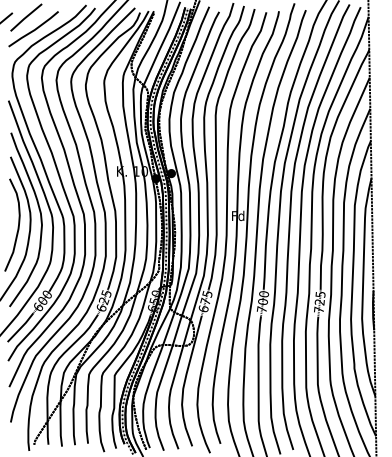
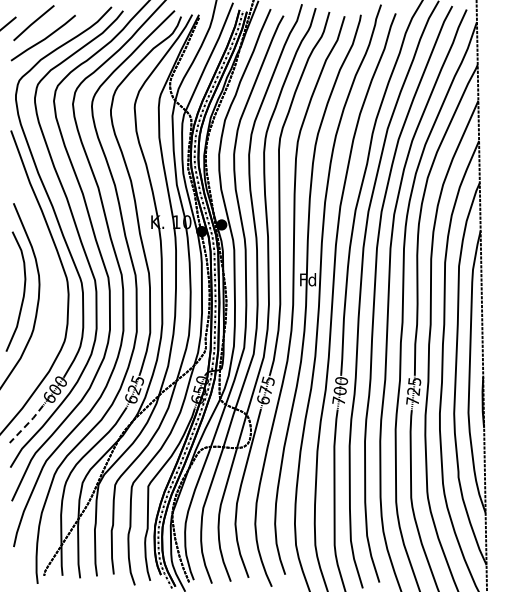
curve: (40, 219) -> (52, 284), removed
line: (21, 327) -> (27, 424), solid -> dashed

